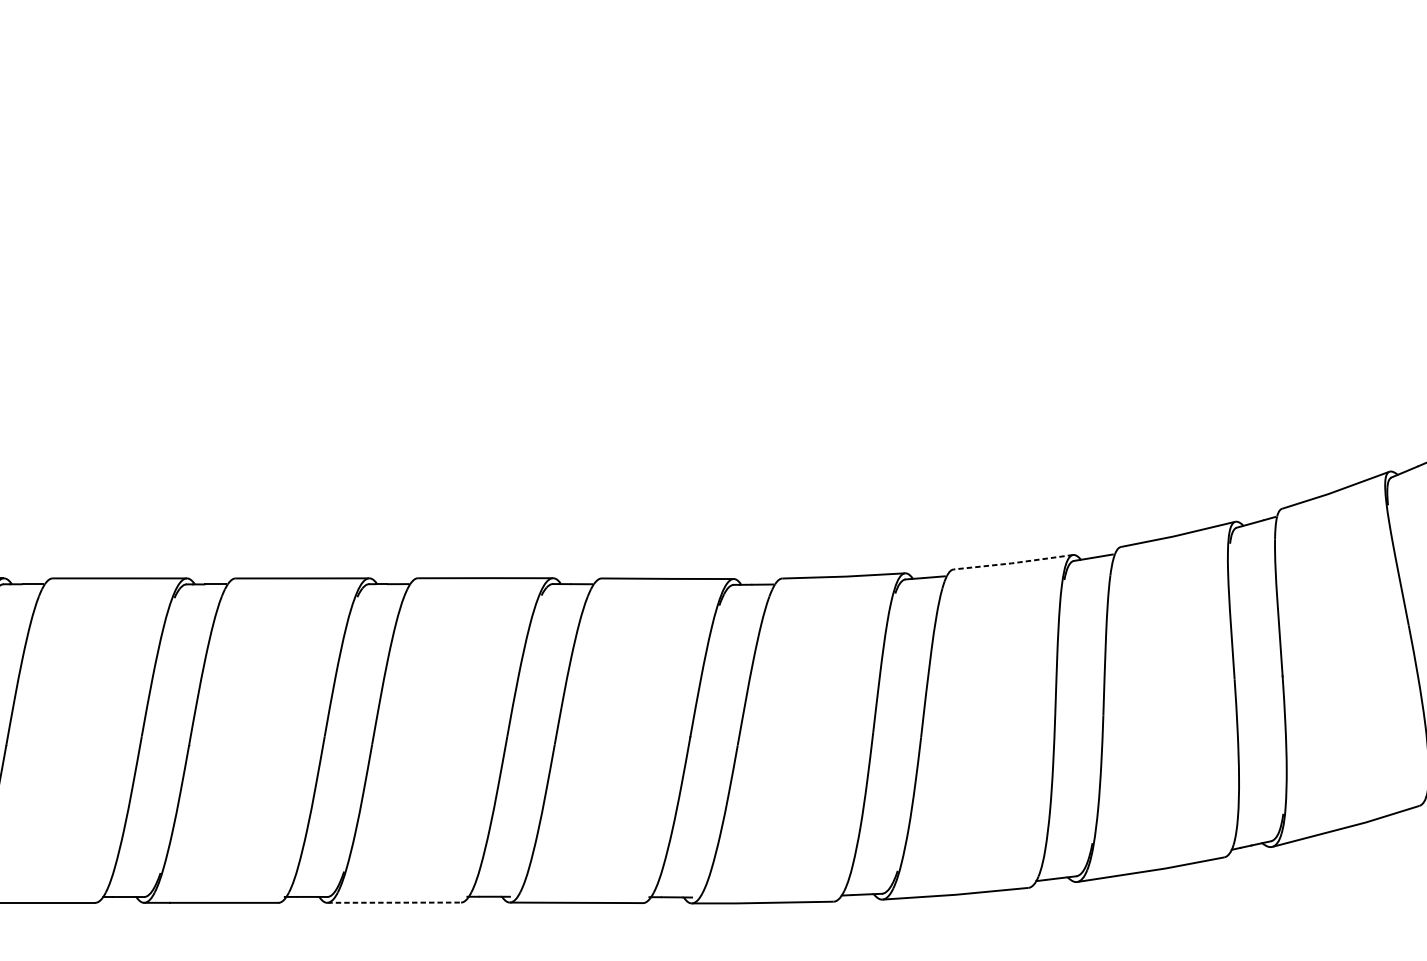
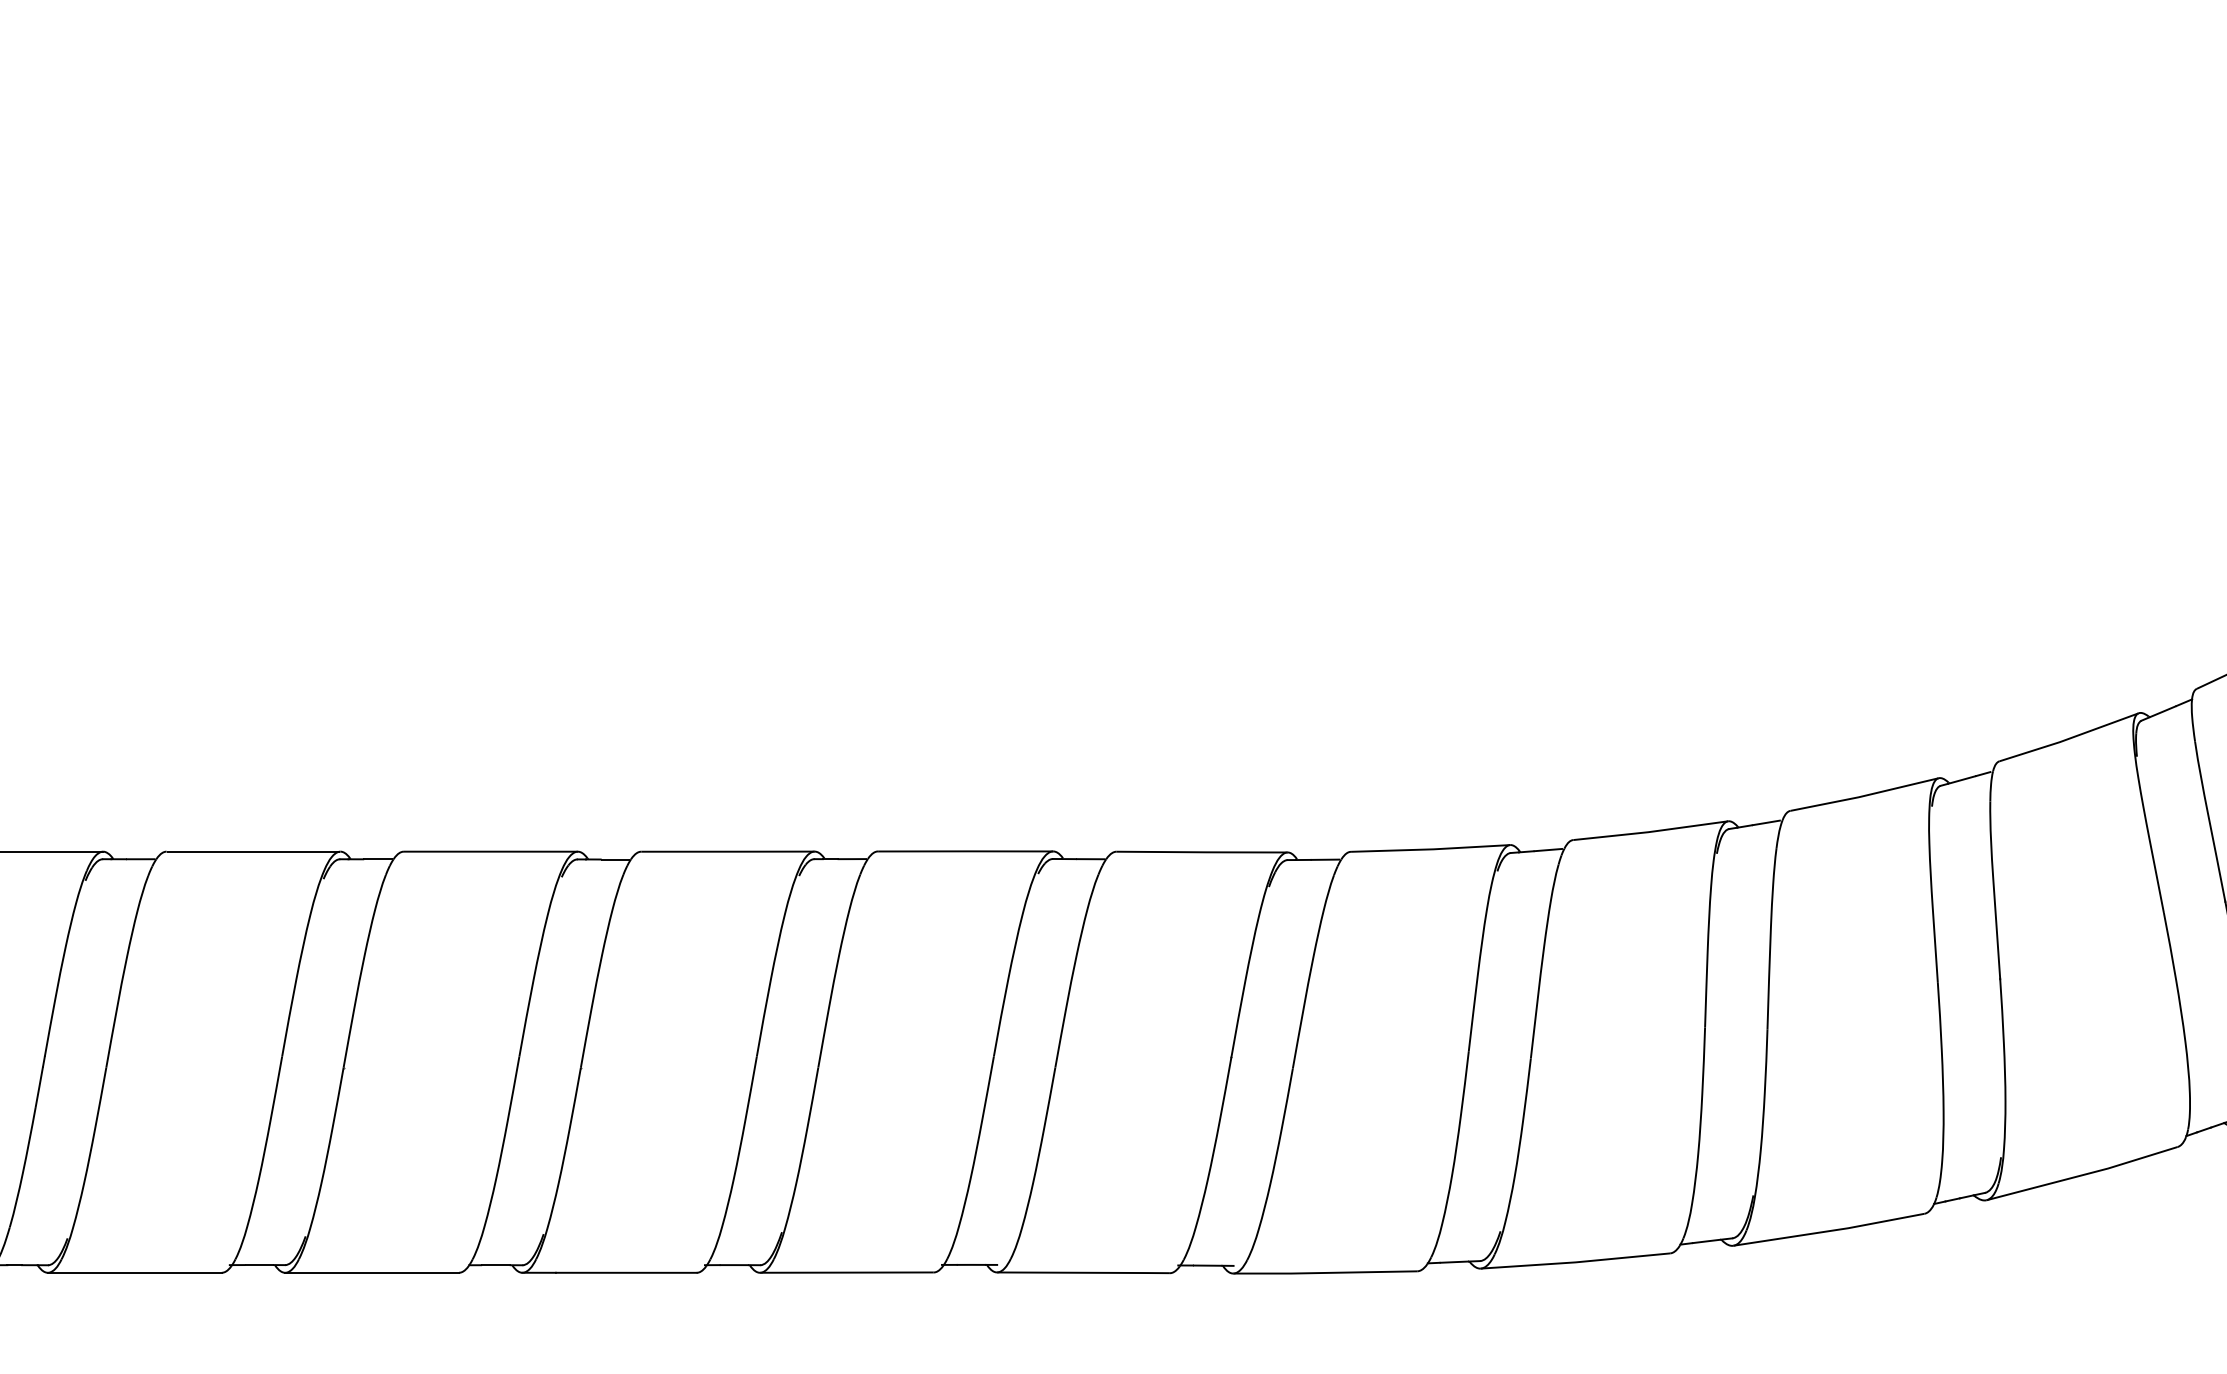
line: (1013, 562) -> (1650, 831), dashed -> solid
line: (394, 902) -> (847, 1272), dashed -> solid

